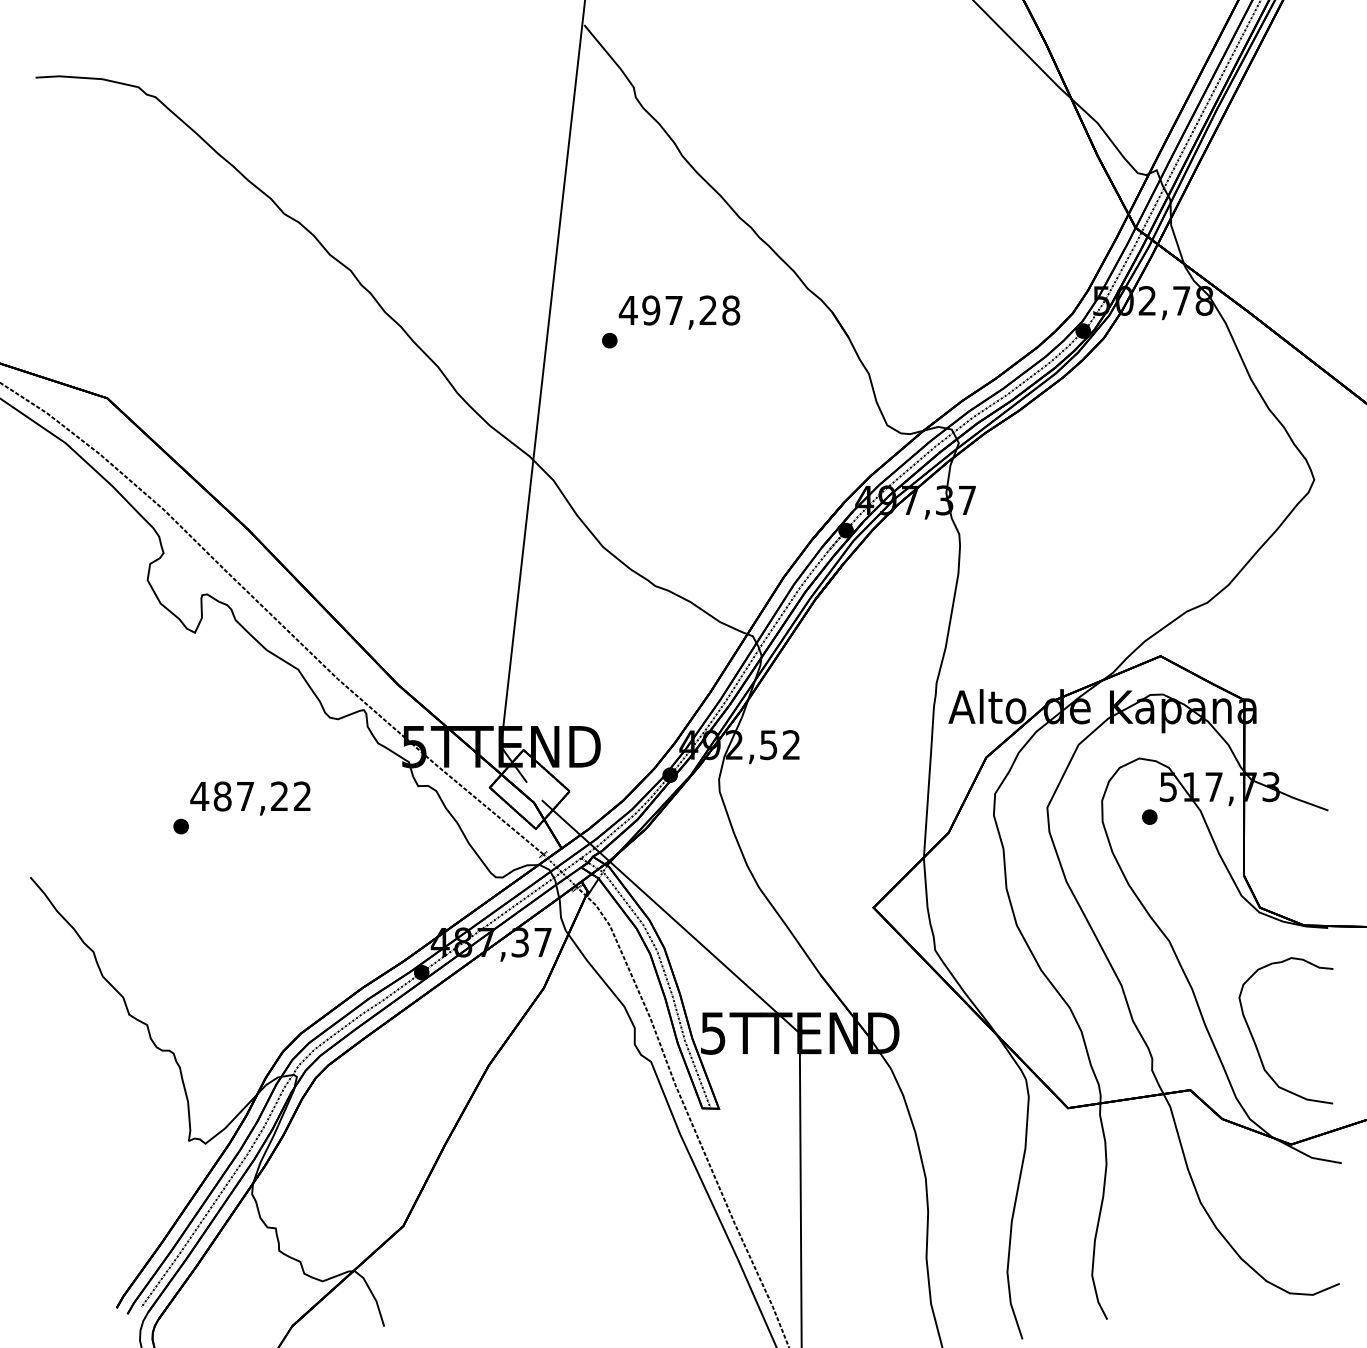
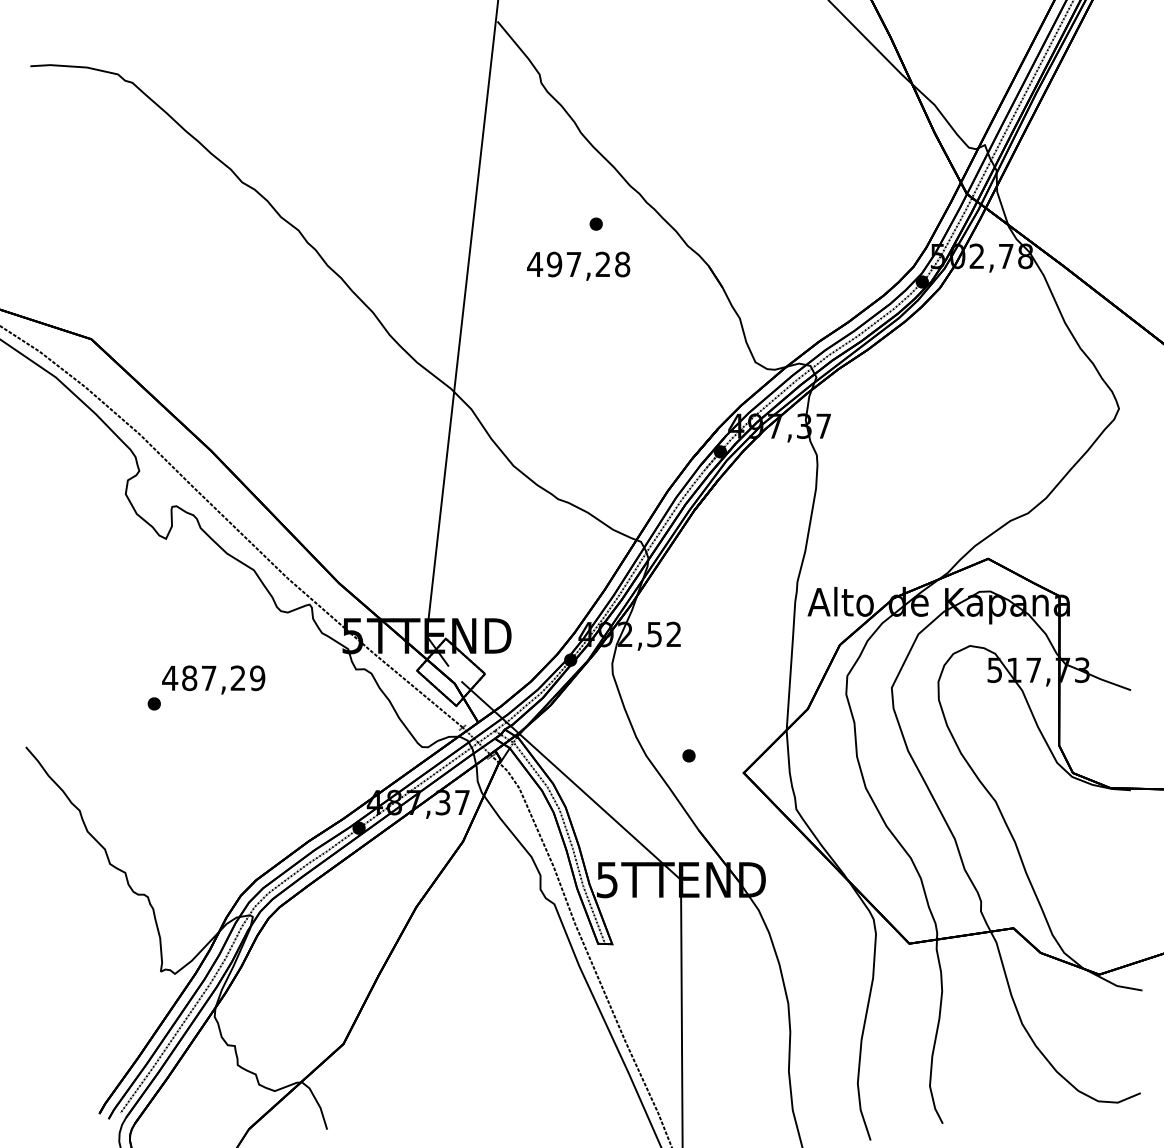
part: (608, 339) -> (595, 223), moved
text: (302, 796) -> (257, 678), 487,22 -> 487,29
part: (1149, 816) -> (688, 755), moved
curve: (1256, 1042) -> (1069, 887), removed

